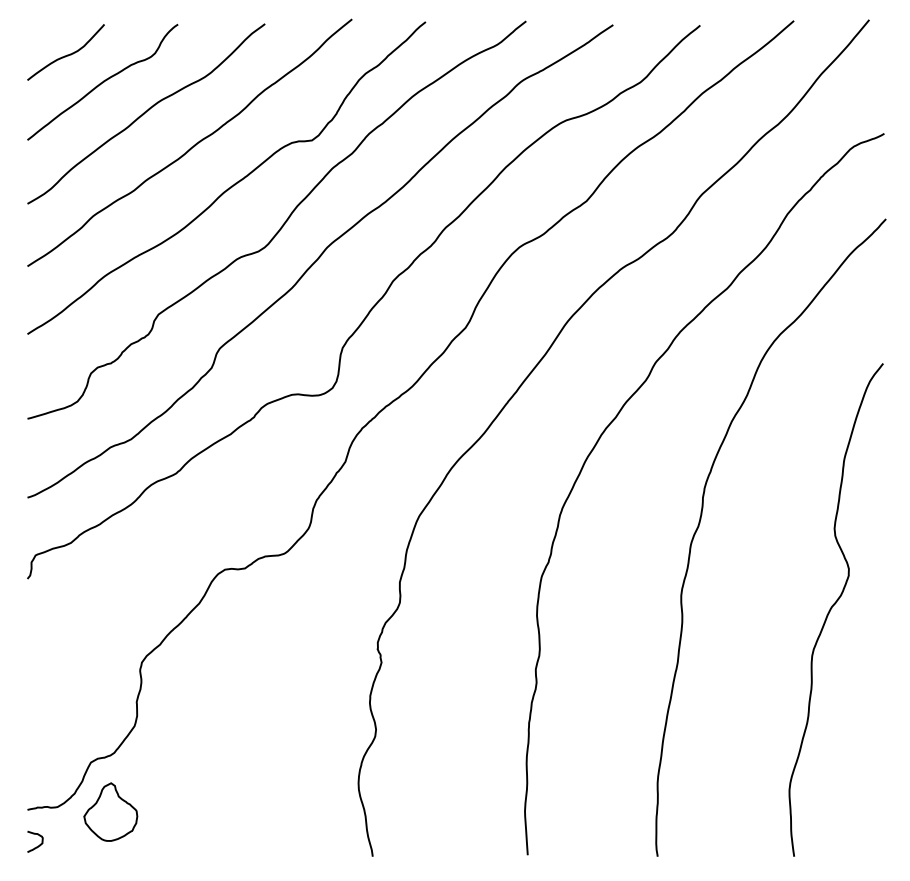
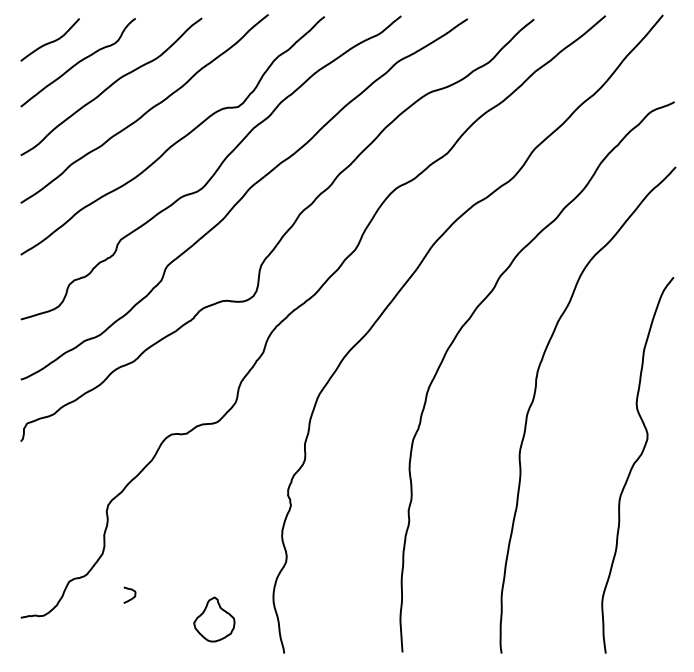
part: (110, 812) -> (214, 619), moved
curve: (36, 835) -> (130, 590), moved

